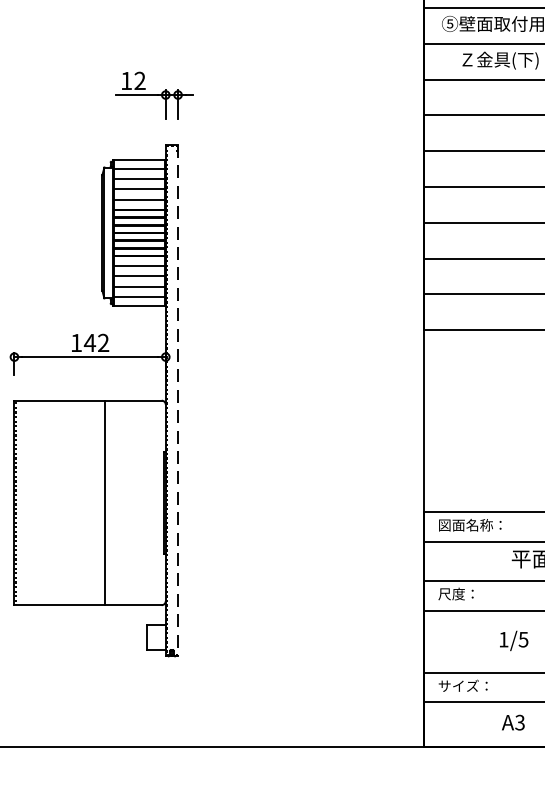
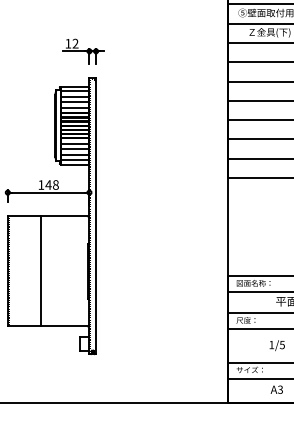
text: (102, 342) -> (55, 184), 142 -> 148
line: (178, 401) -> (96, 216), dashed -> solid
line: (104, 503) -> (41, 271), moved

